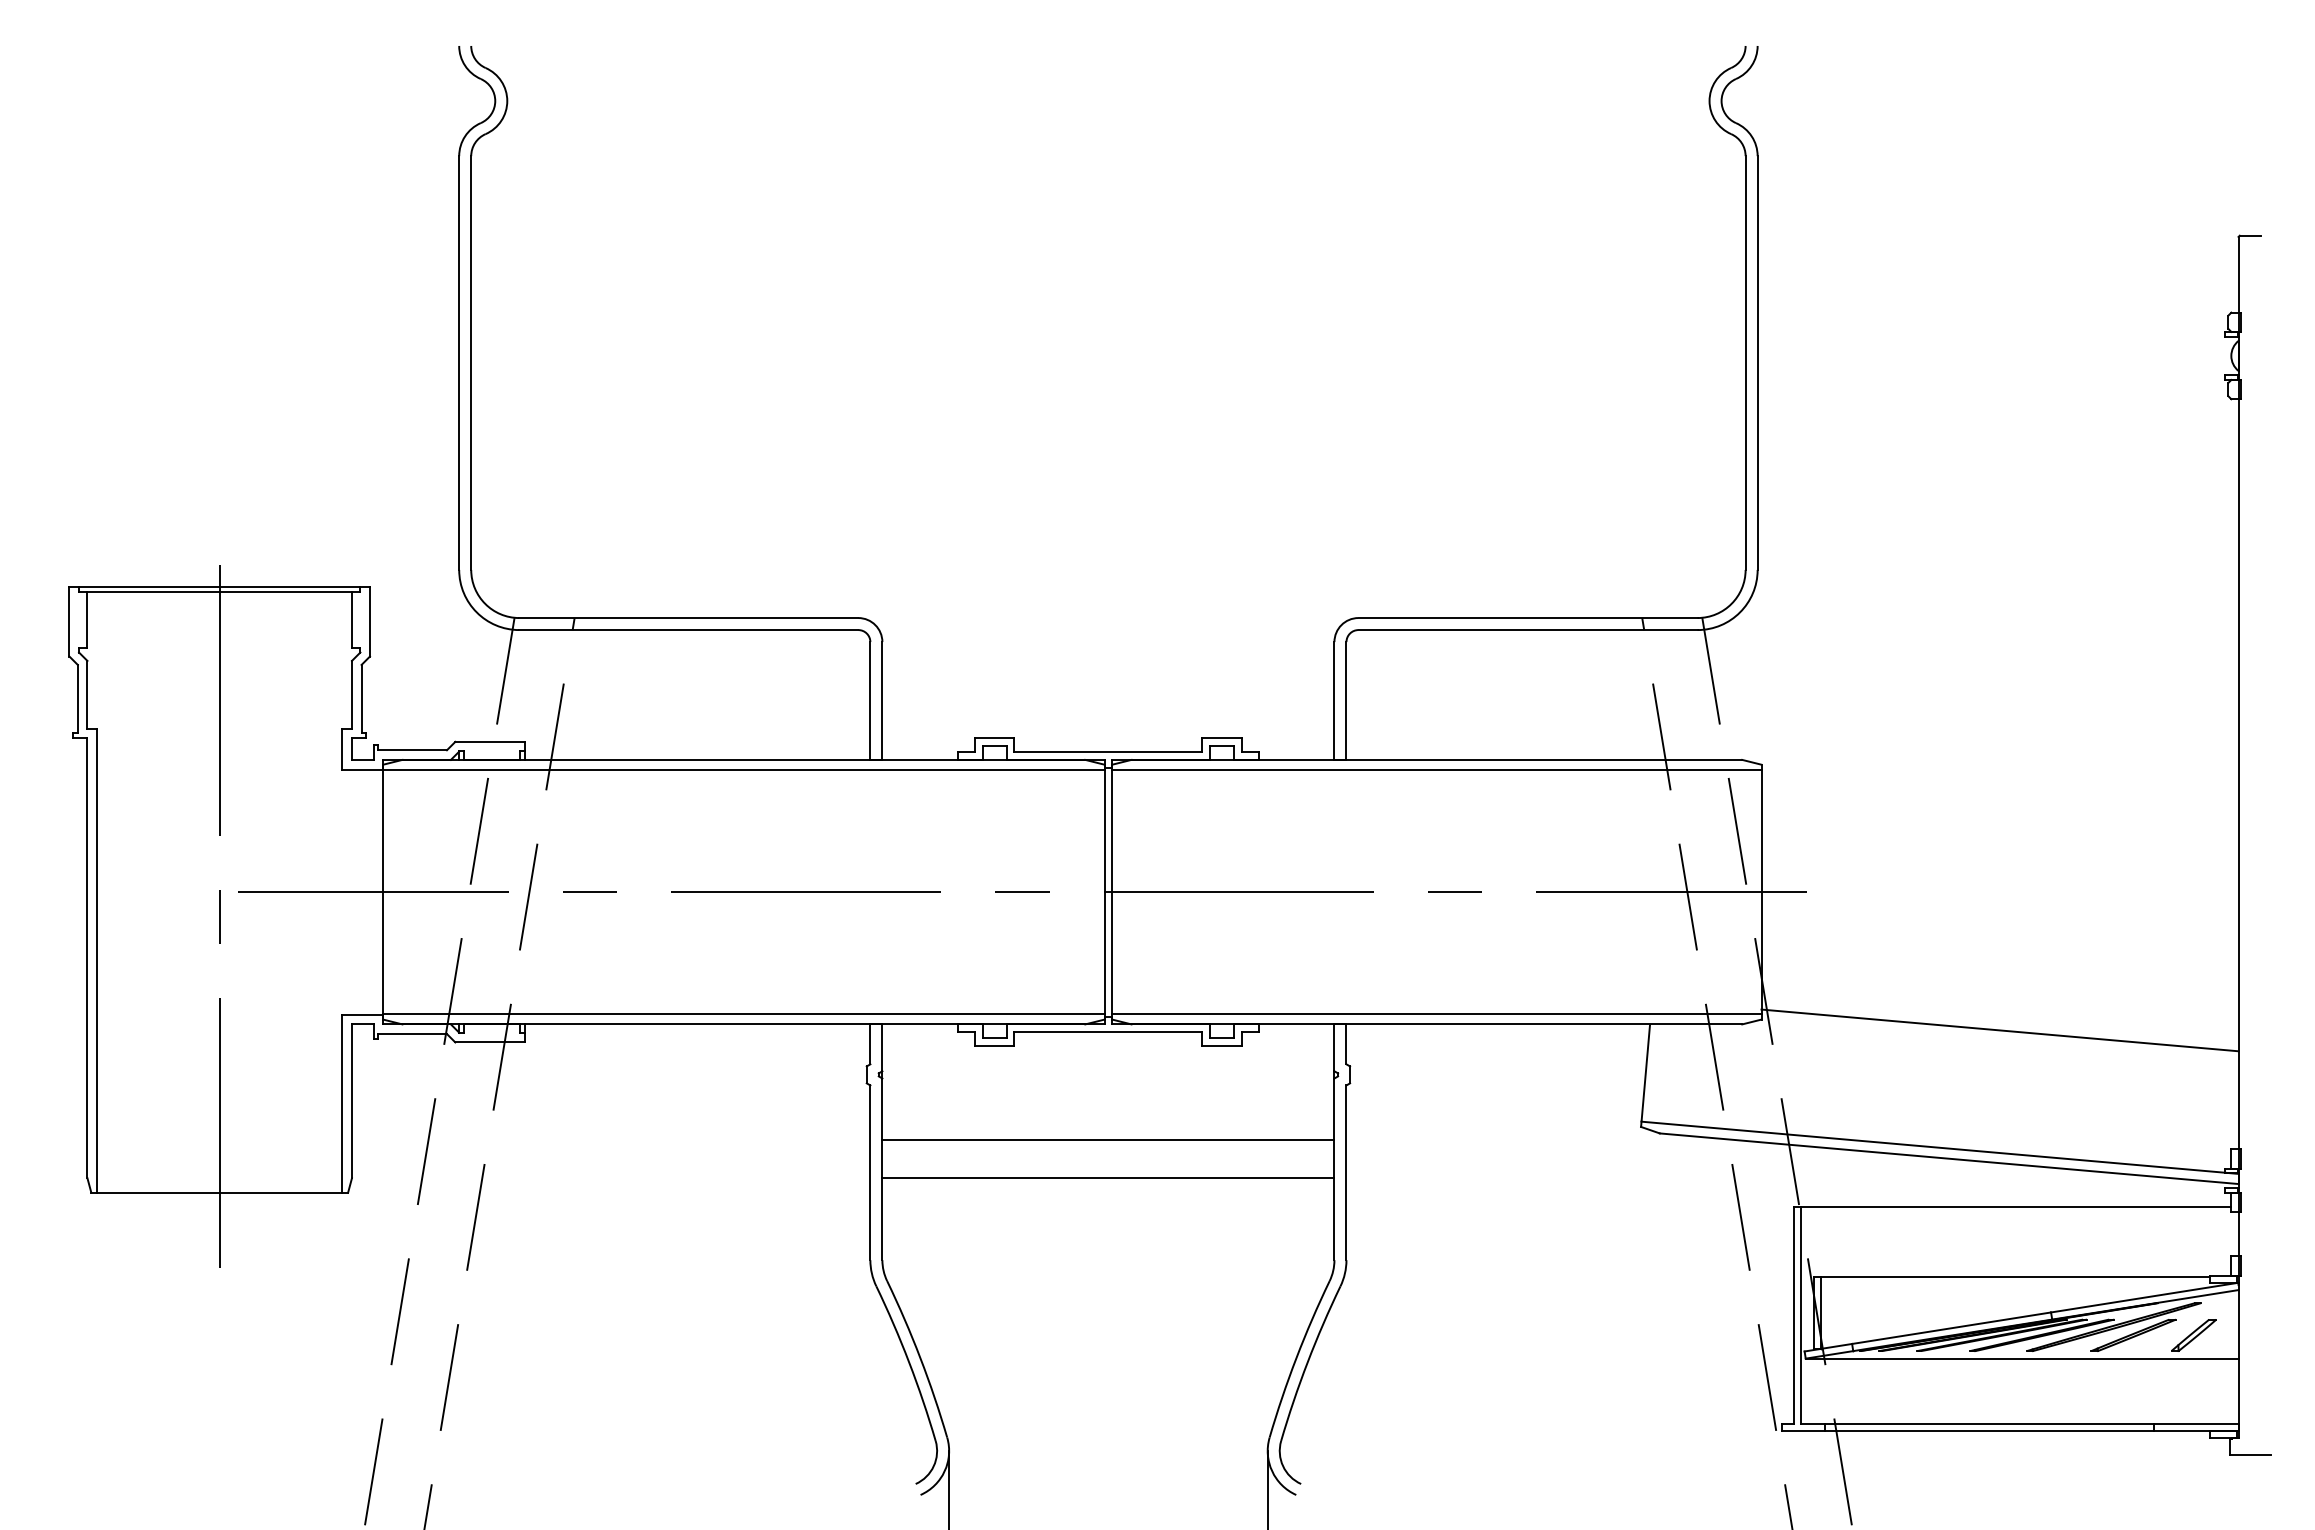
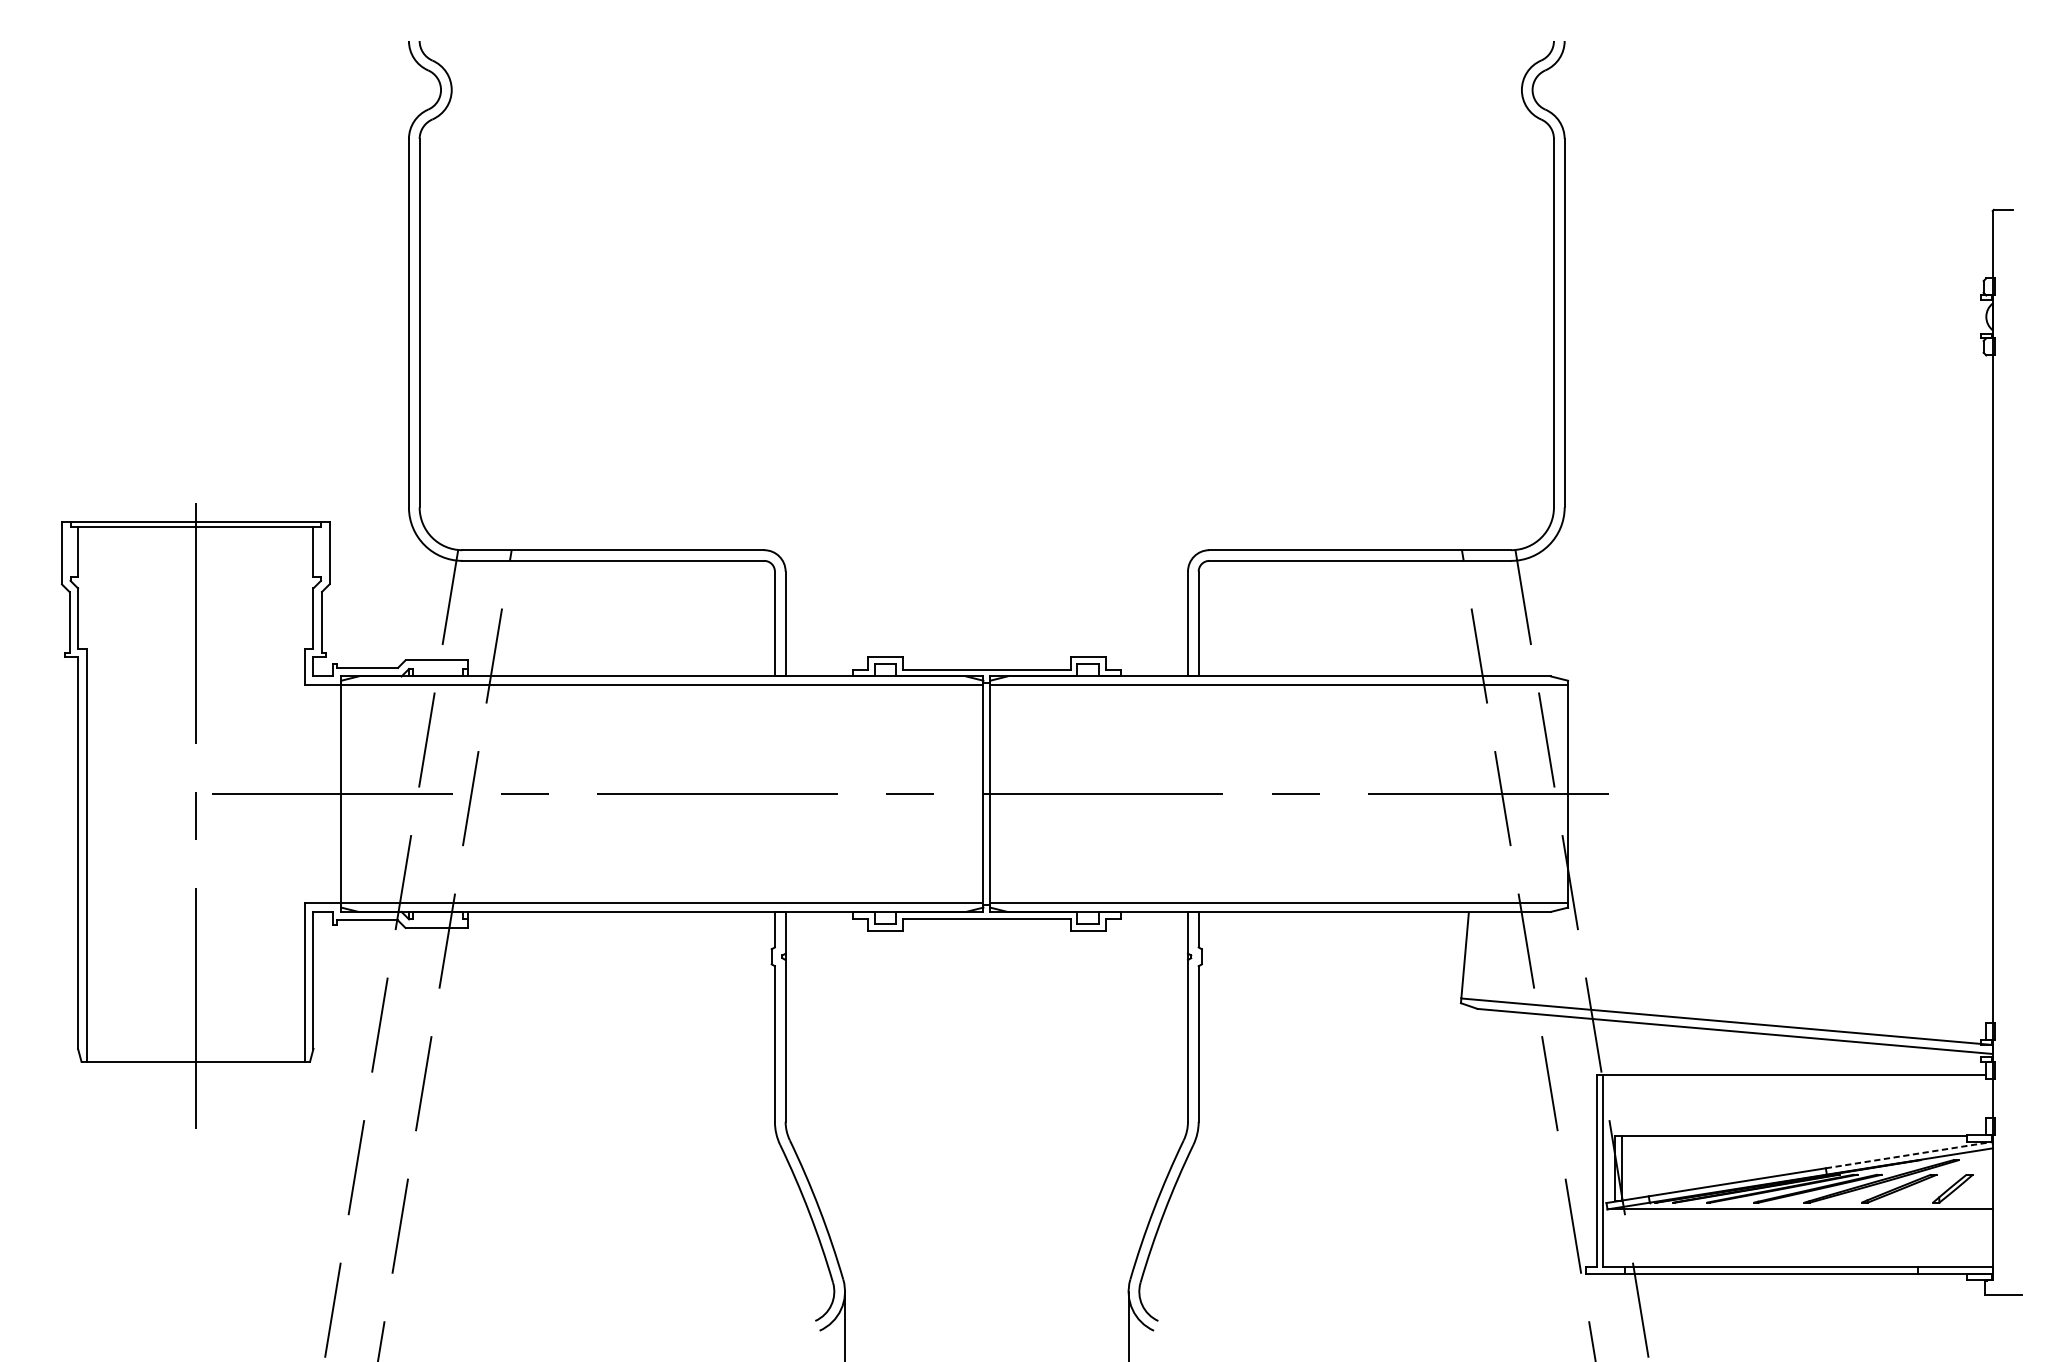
line: (1999, 1030) -> (1779, 917), removed
line: (1108, 1139) -> (986, 1014), removed
line: (1108, 1178) -> (986, 1049), removed
line: (2144, 1297) -> (1909, 1154), solid -> dashed

